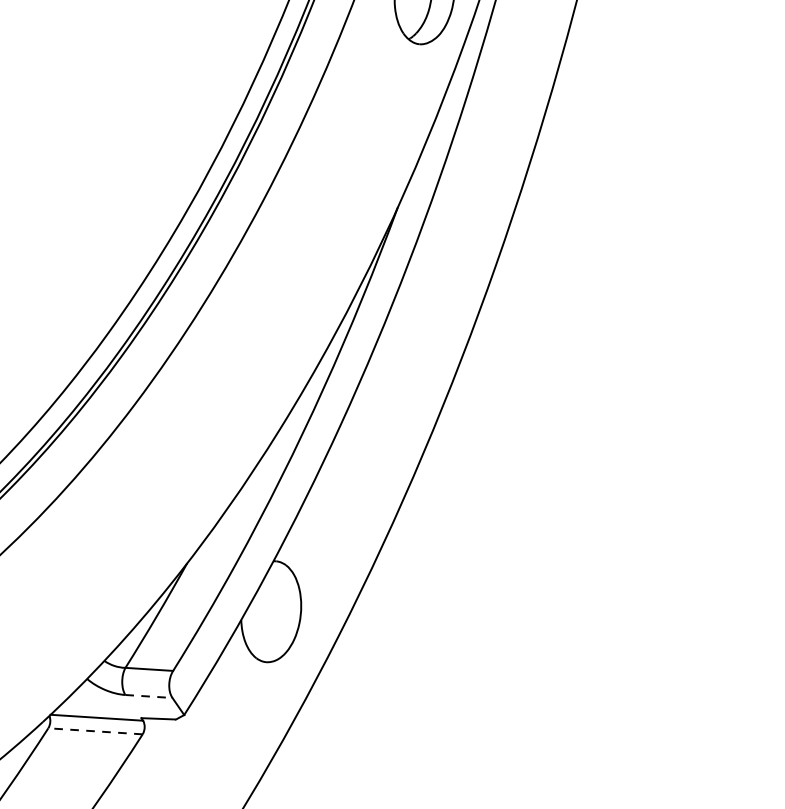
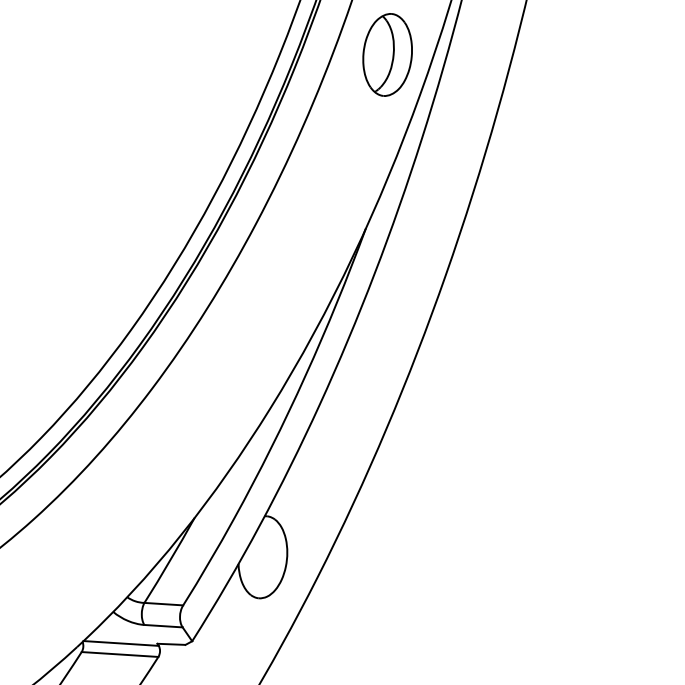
line: (150, 696) -> (164, 626), dashed -> solid
line: (94, 731) -> (119, 654), dashed -> solid

